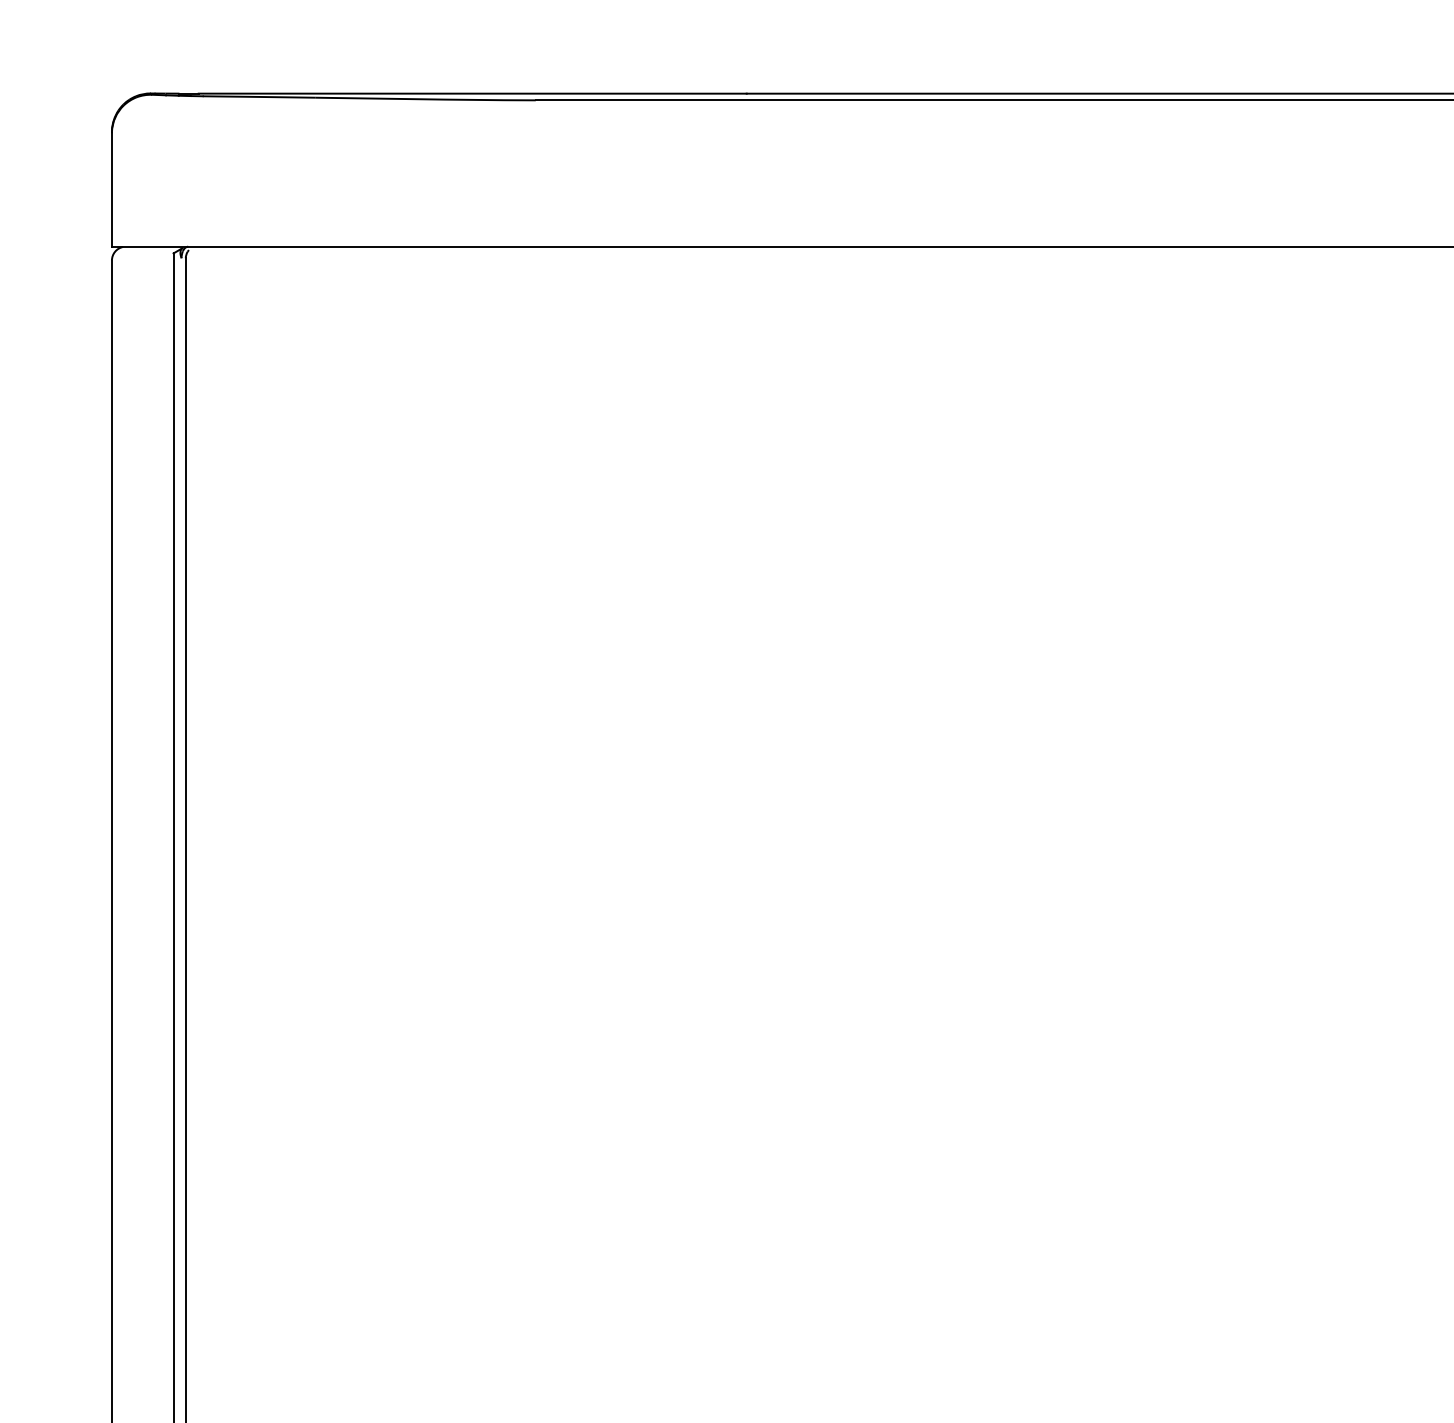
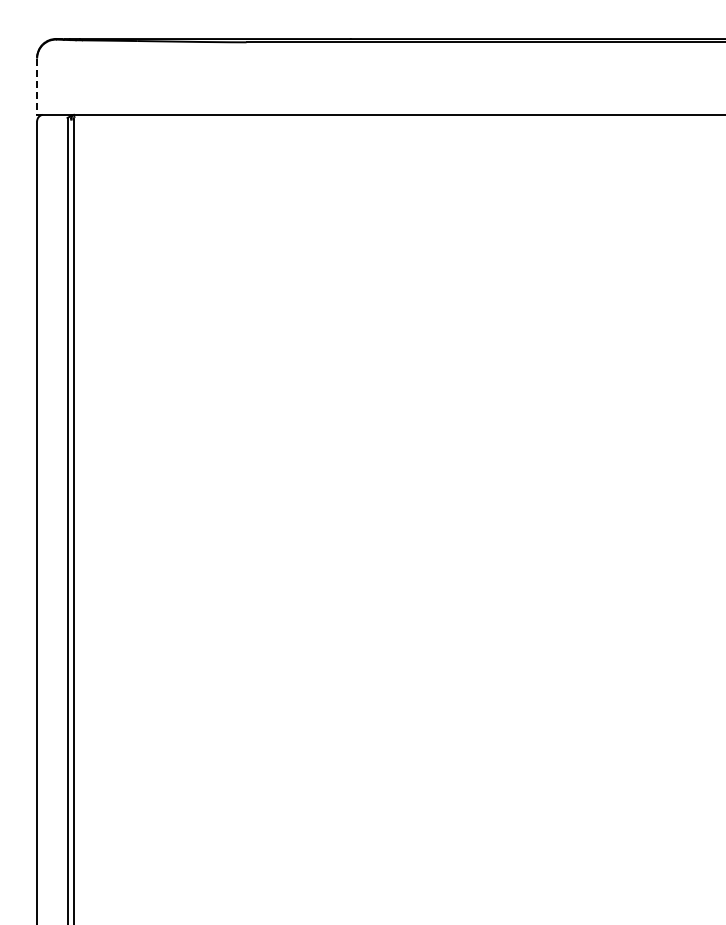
line: (112, 191) -> (37, 87), solid -> dashed

